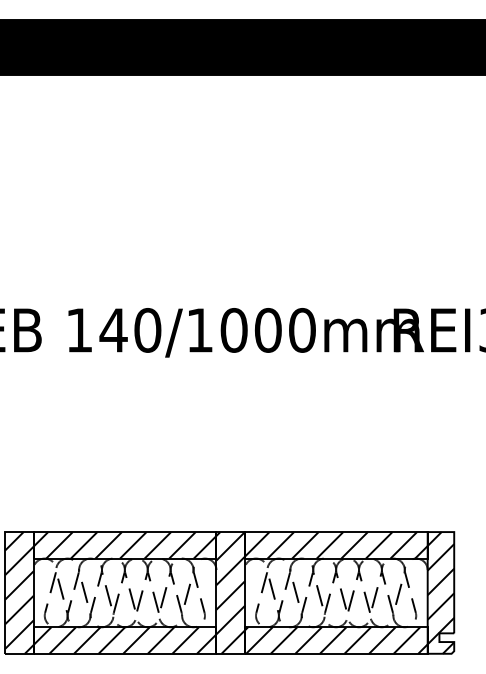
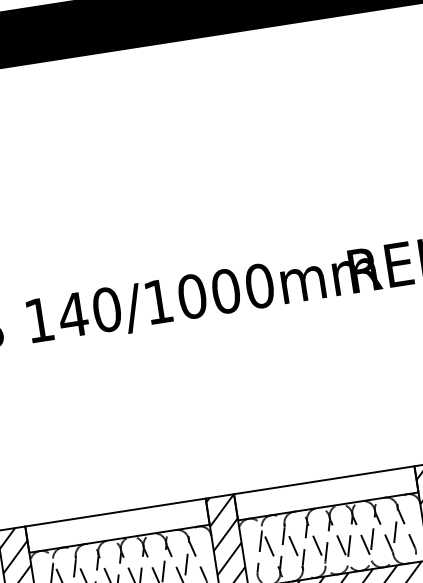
hatch: (124, 545) -> (116, 525), removed
hatch: (336, 545) -> (326, 493), removed

